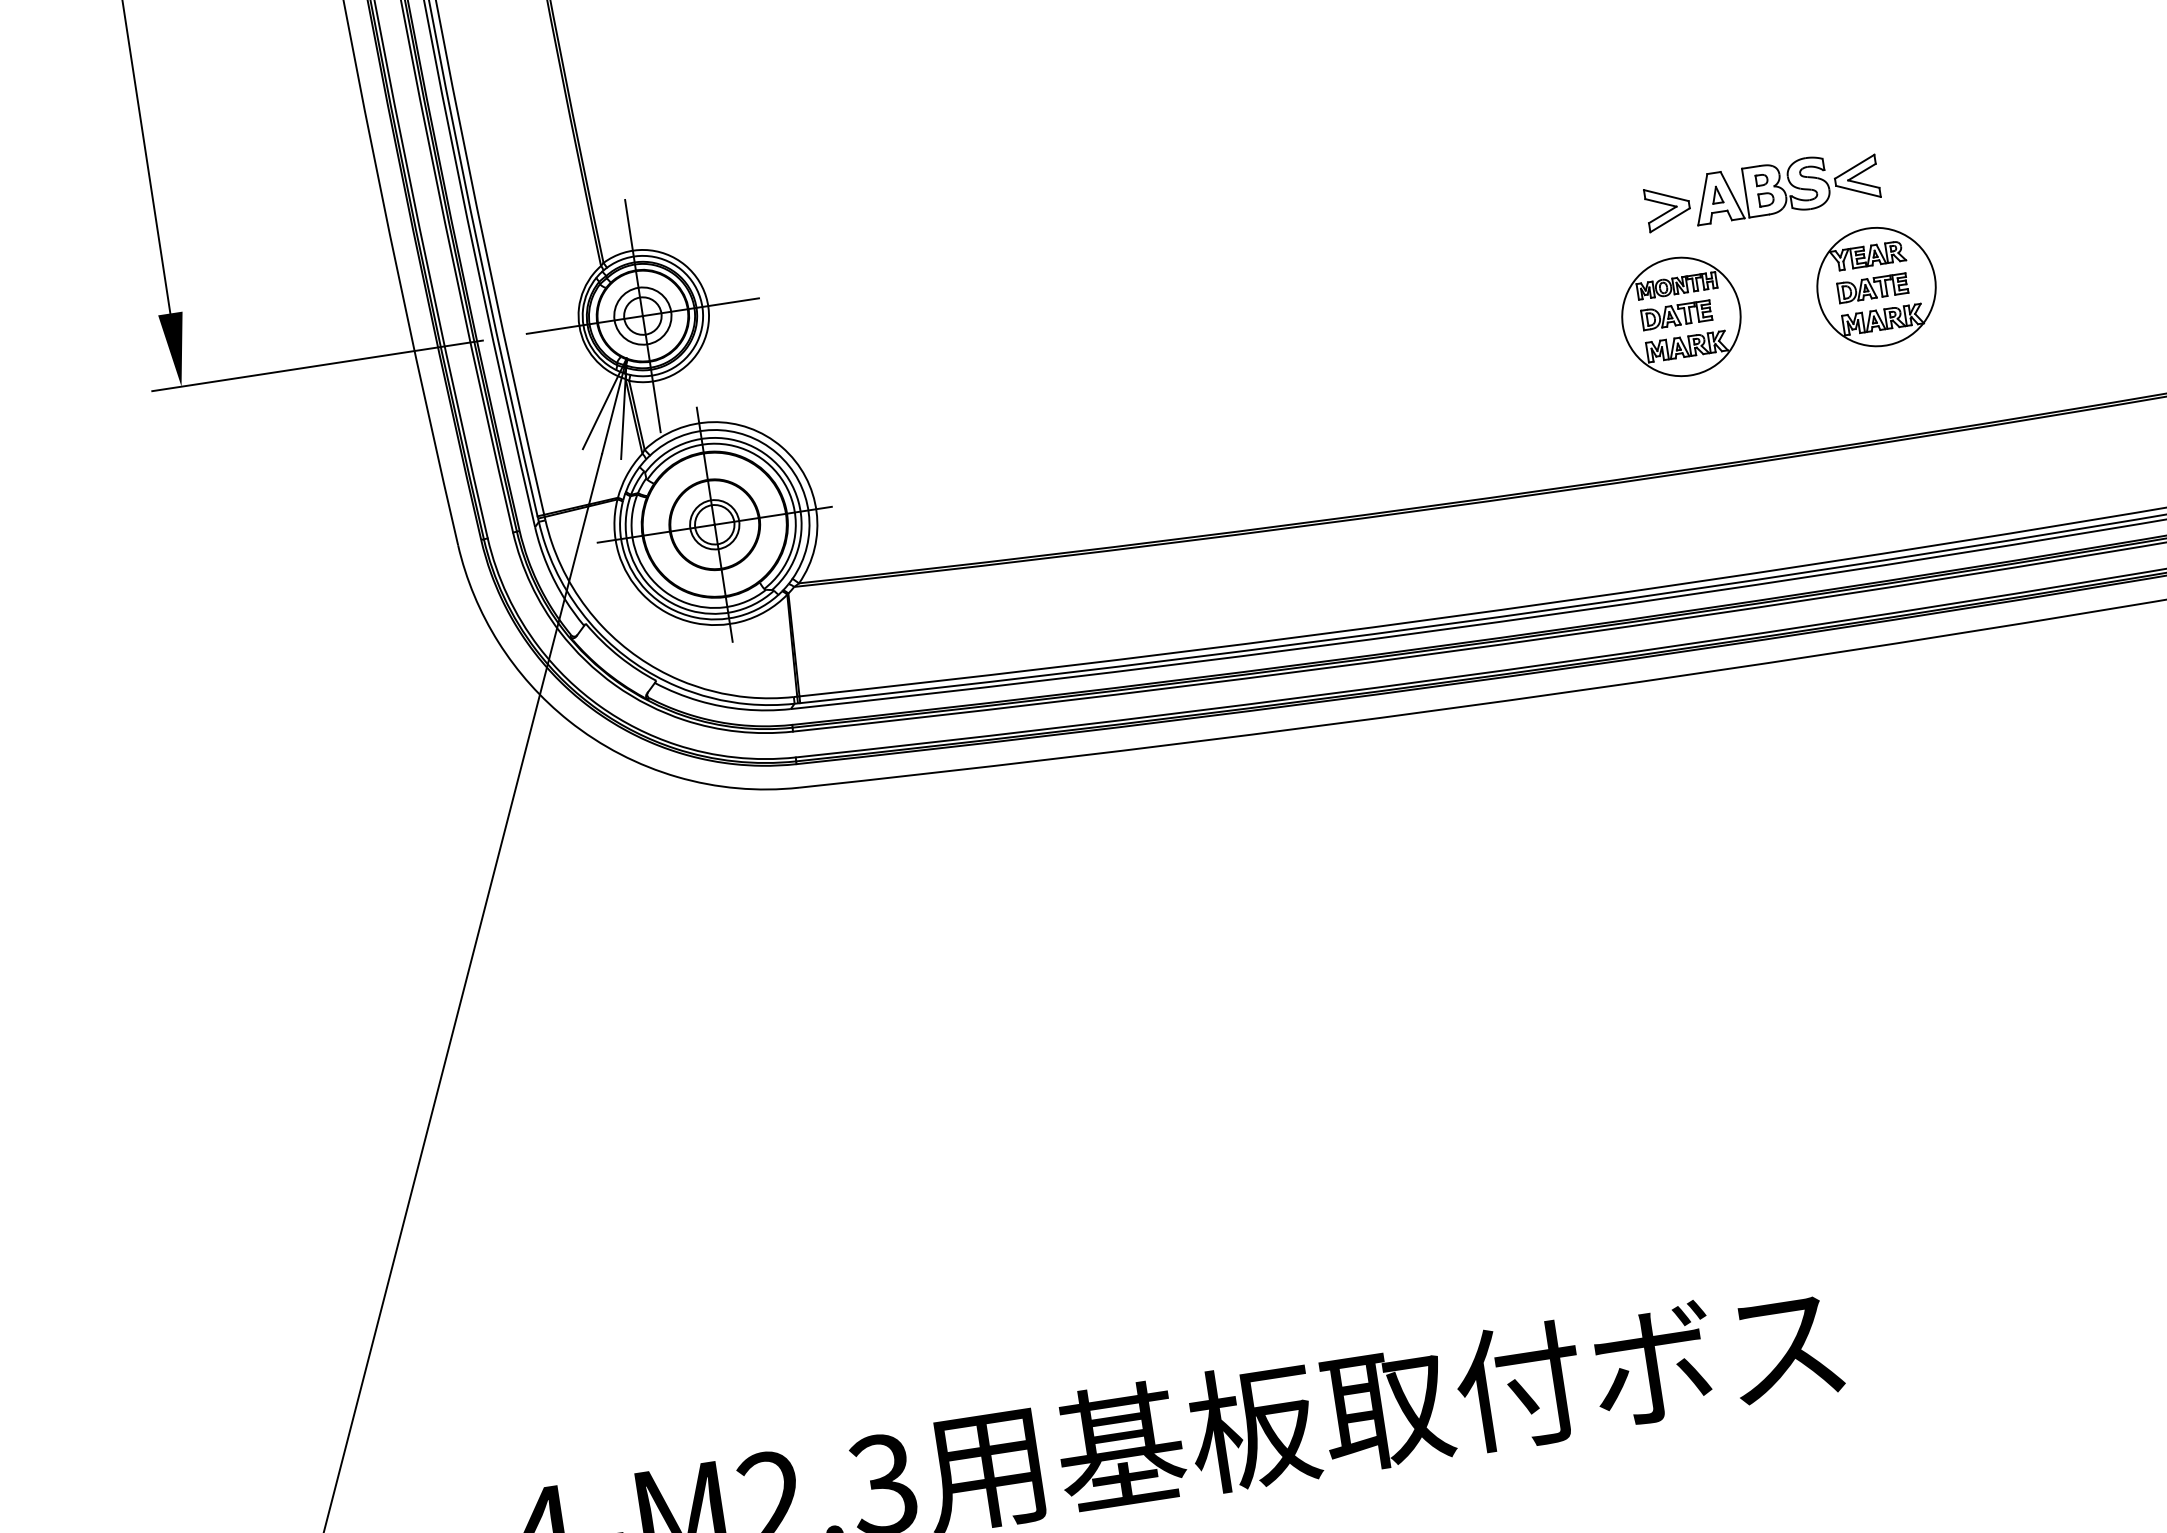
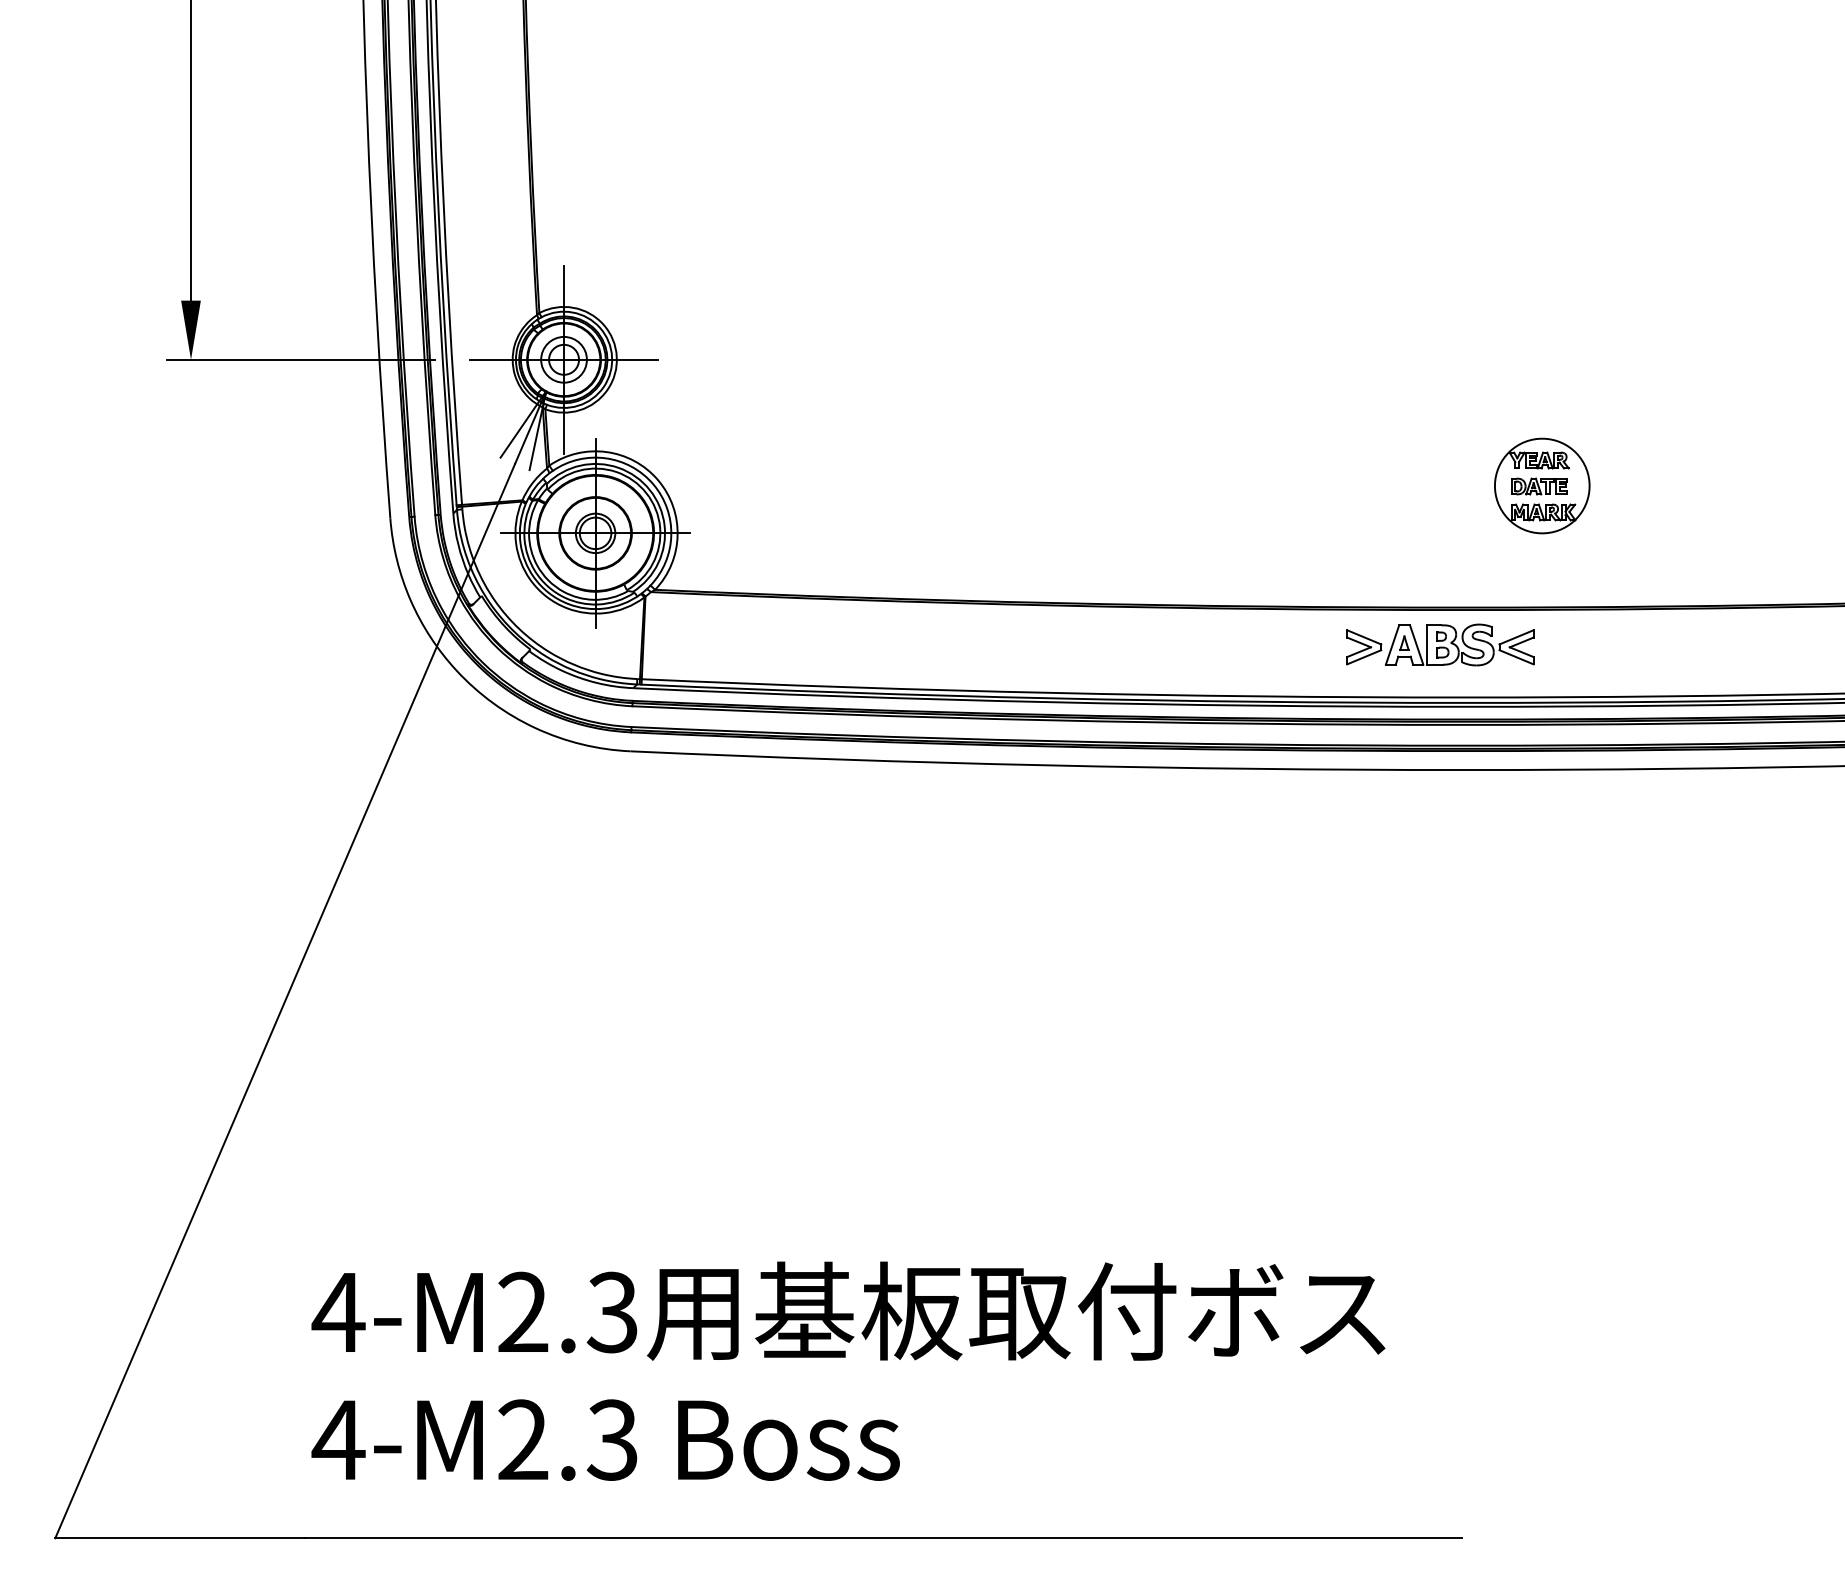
part: (1761, 190) -> (1440, 644), moved
part: (1681, 316) -> (1384, 485), removed

